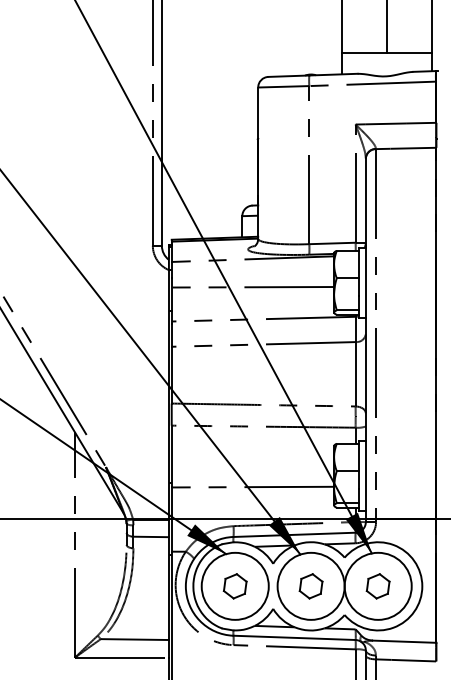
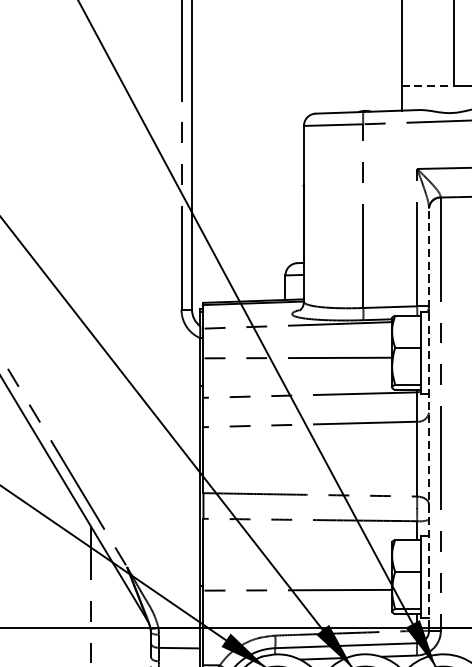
line: (365, 53) -> (428, 86), solid -> dashed
line: (365, 338) -> (428, 417), solid -> dashed

